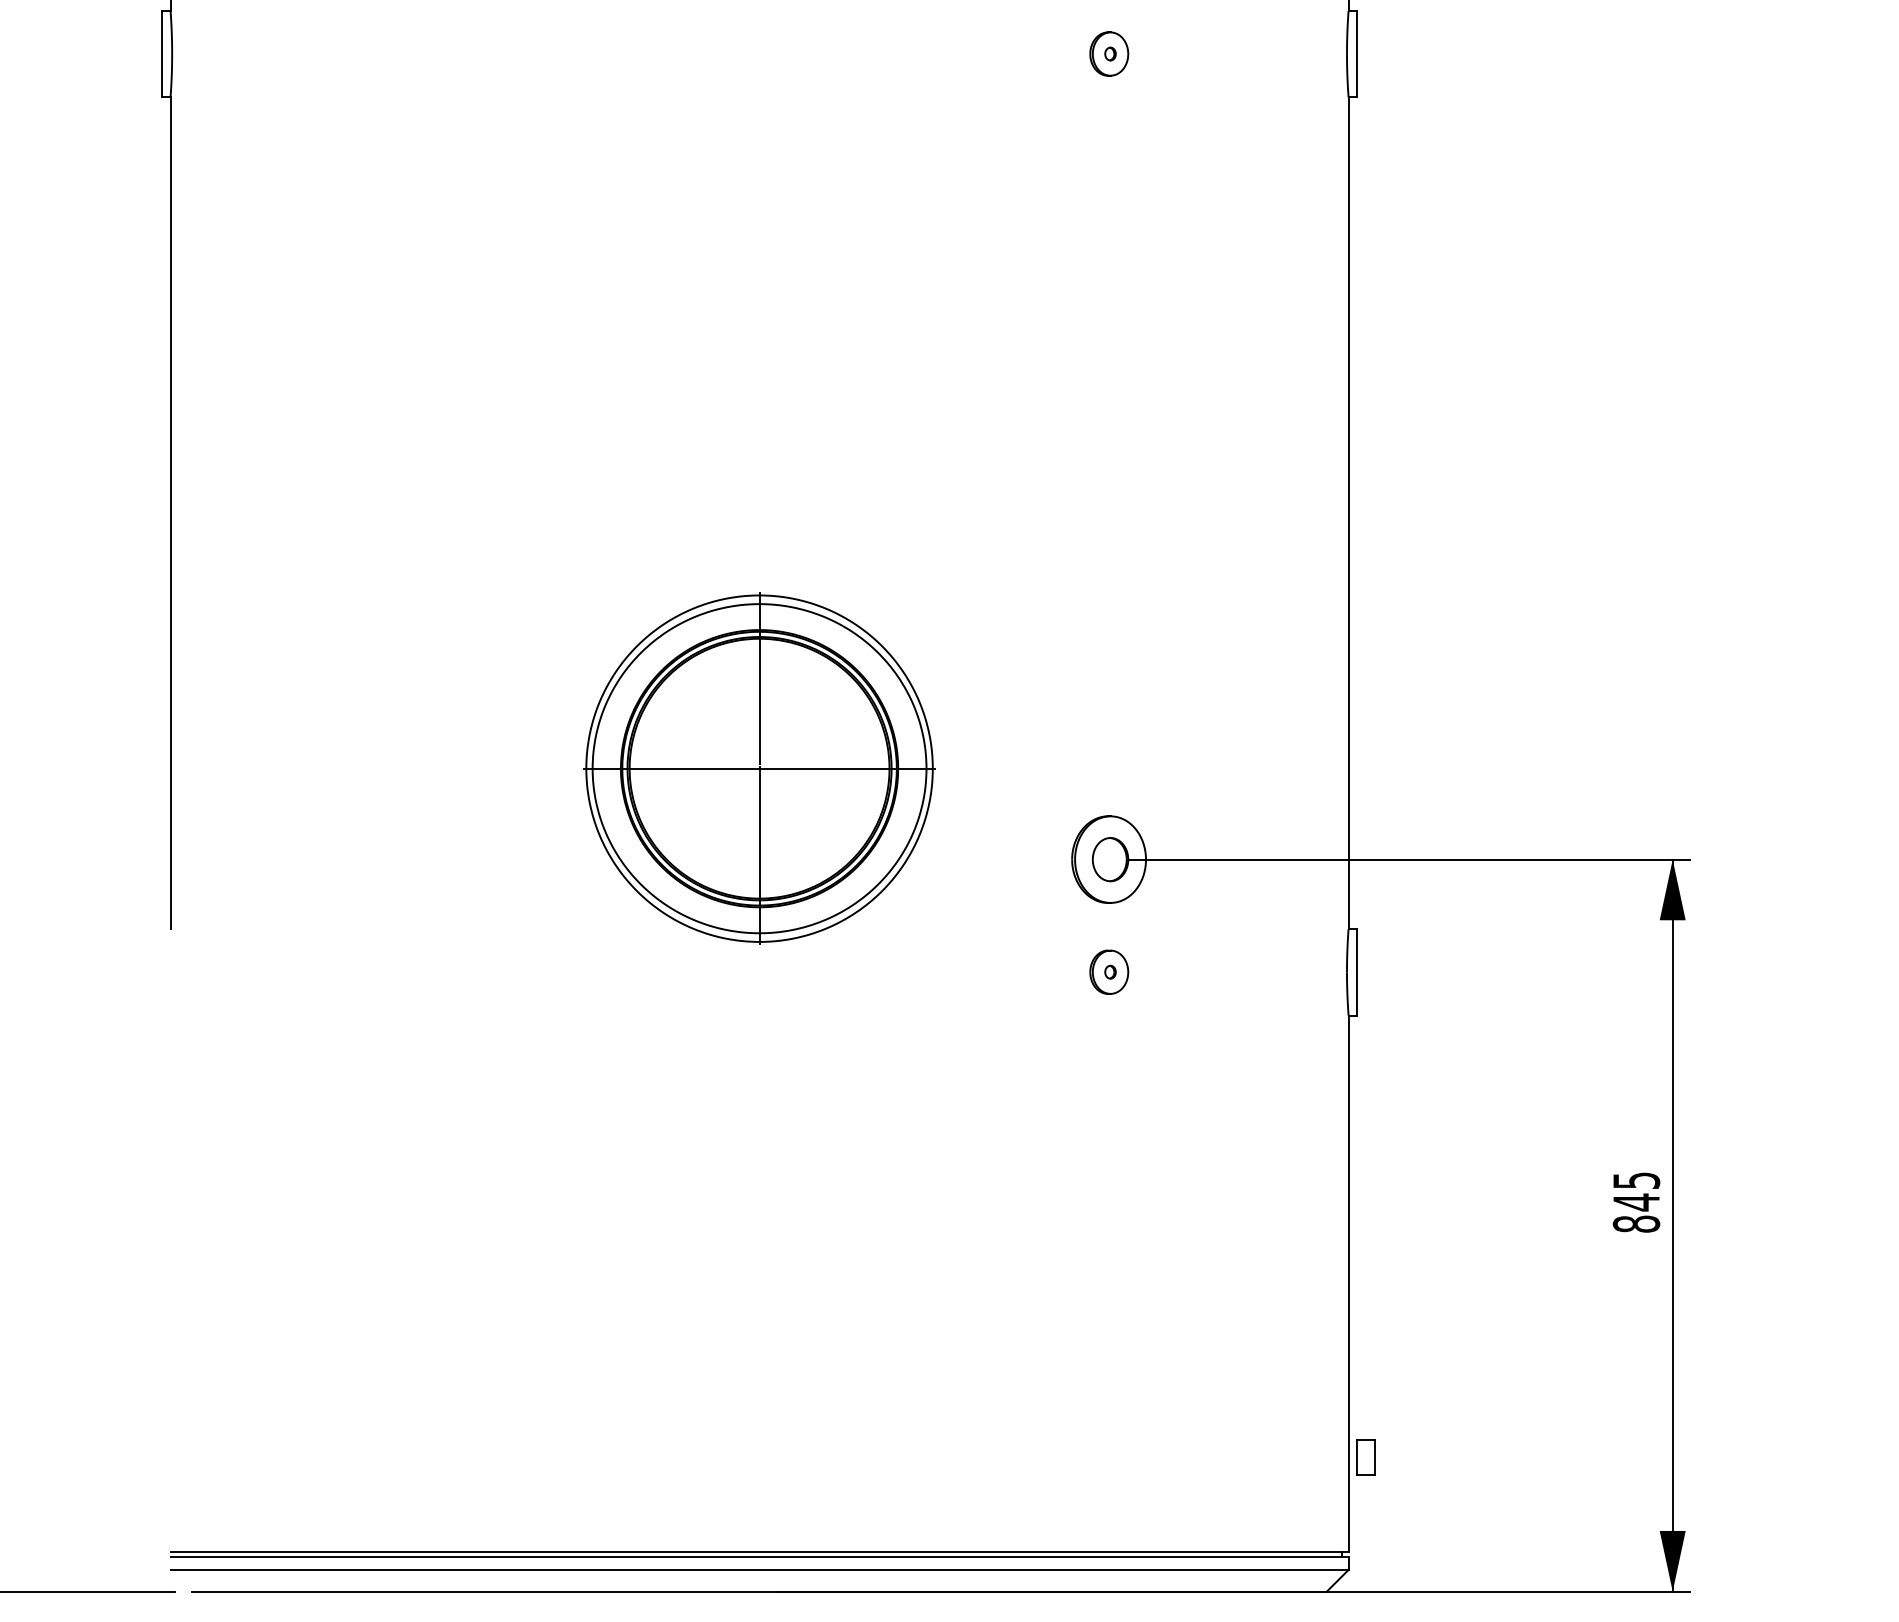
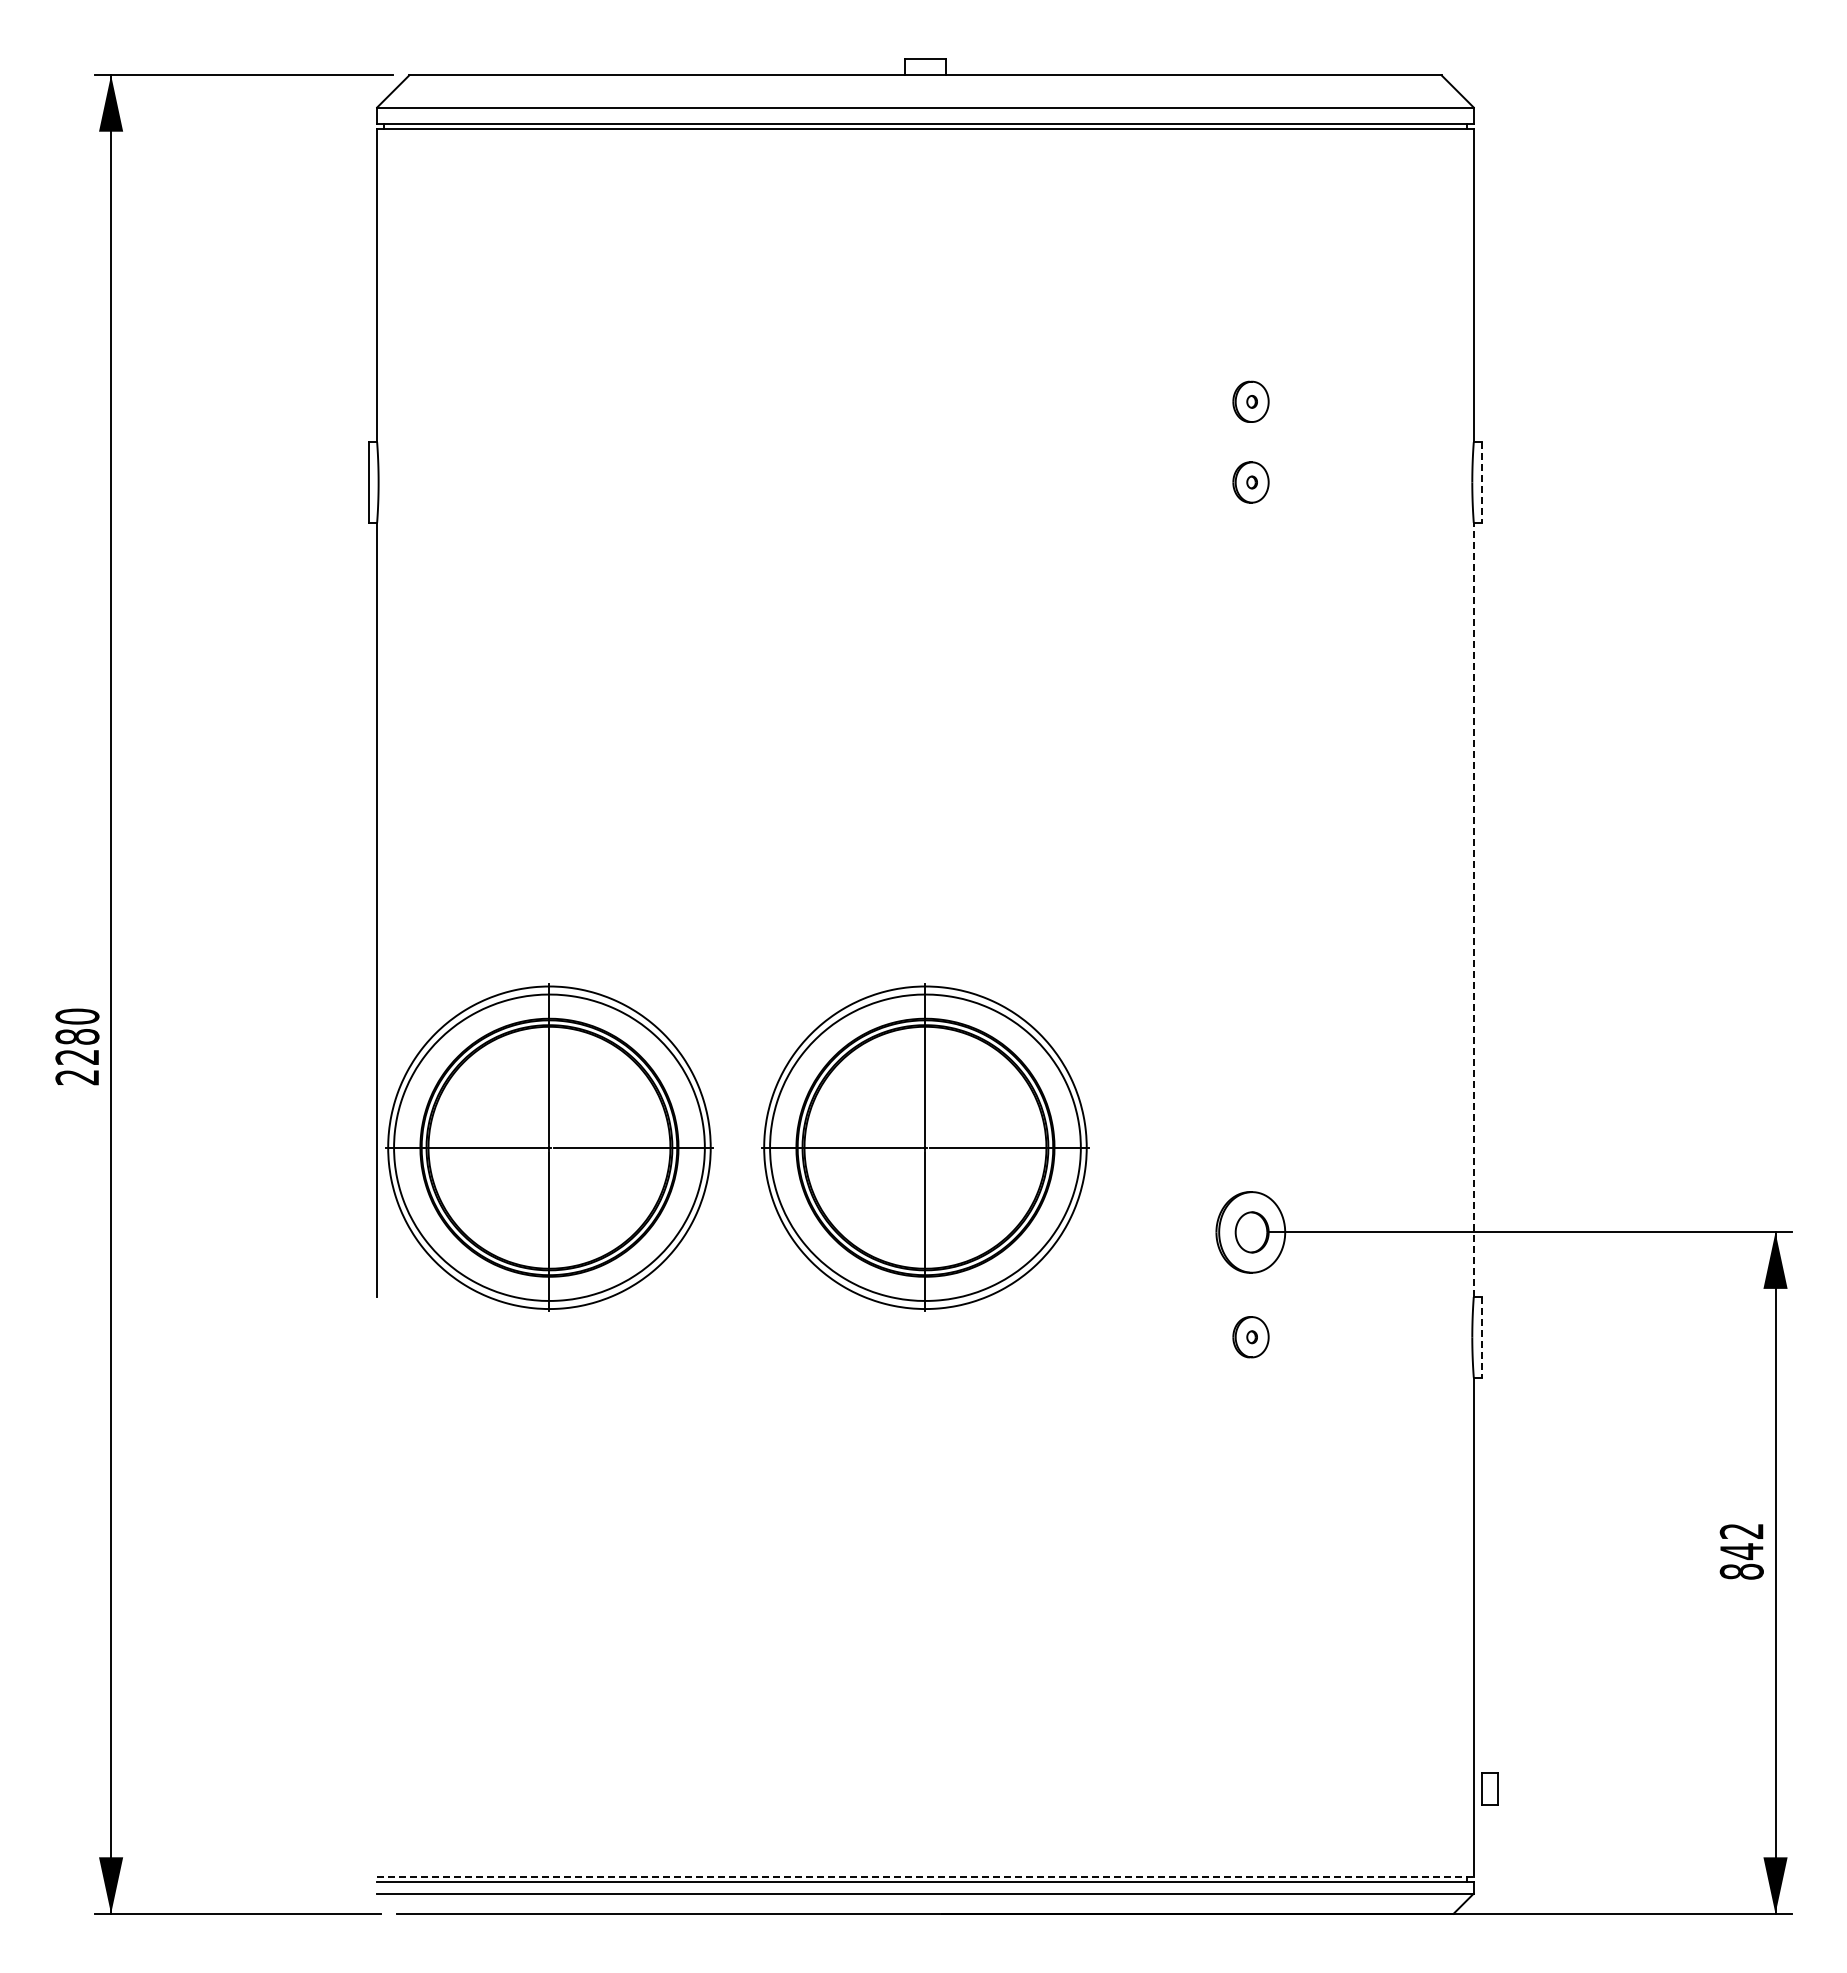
line: (1356, 55) -> (1481, 483), solid -> dashed
line: (1348, 512) -> (1473, 909), solid -> dashed
part: (355, 768) -> (549, 1147), added
line: (1356, 972) -> (1481, 1337), solid -> dashed
text: (1636, 1180) -> (1741, 1531), 845 -> 842
line: (759, 1551) -> (925, 1876), solid -> dashed

